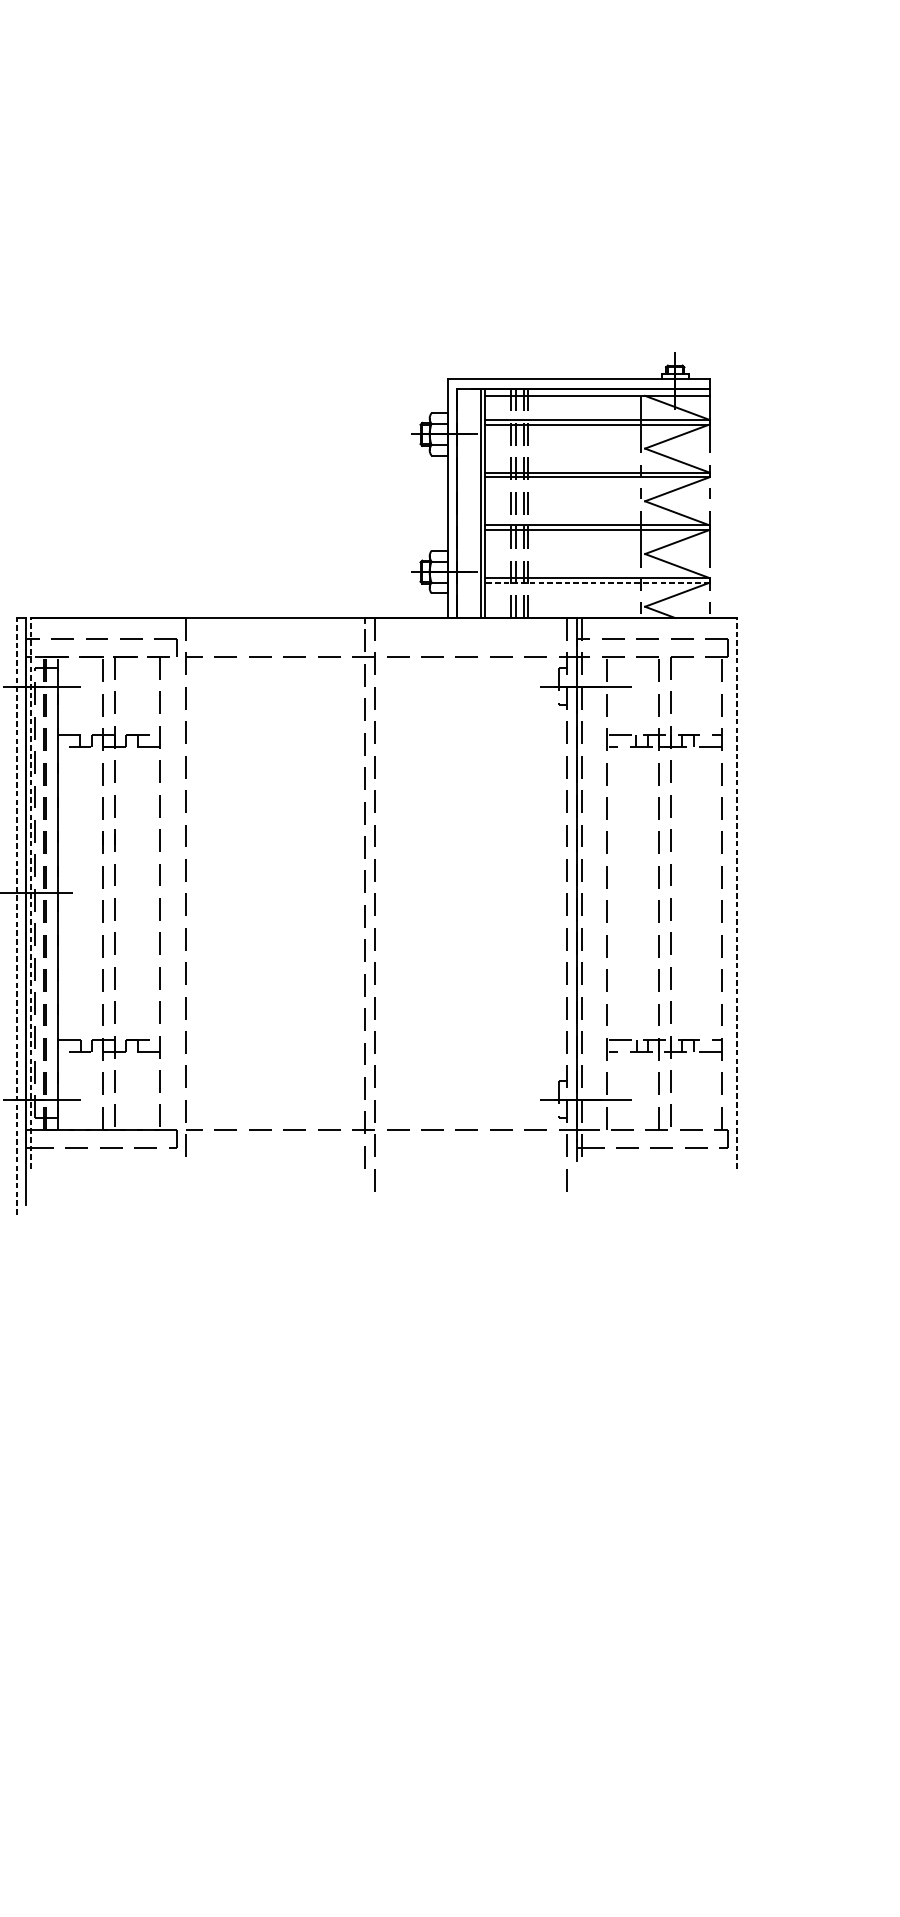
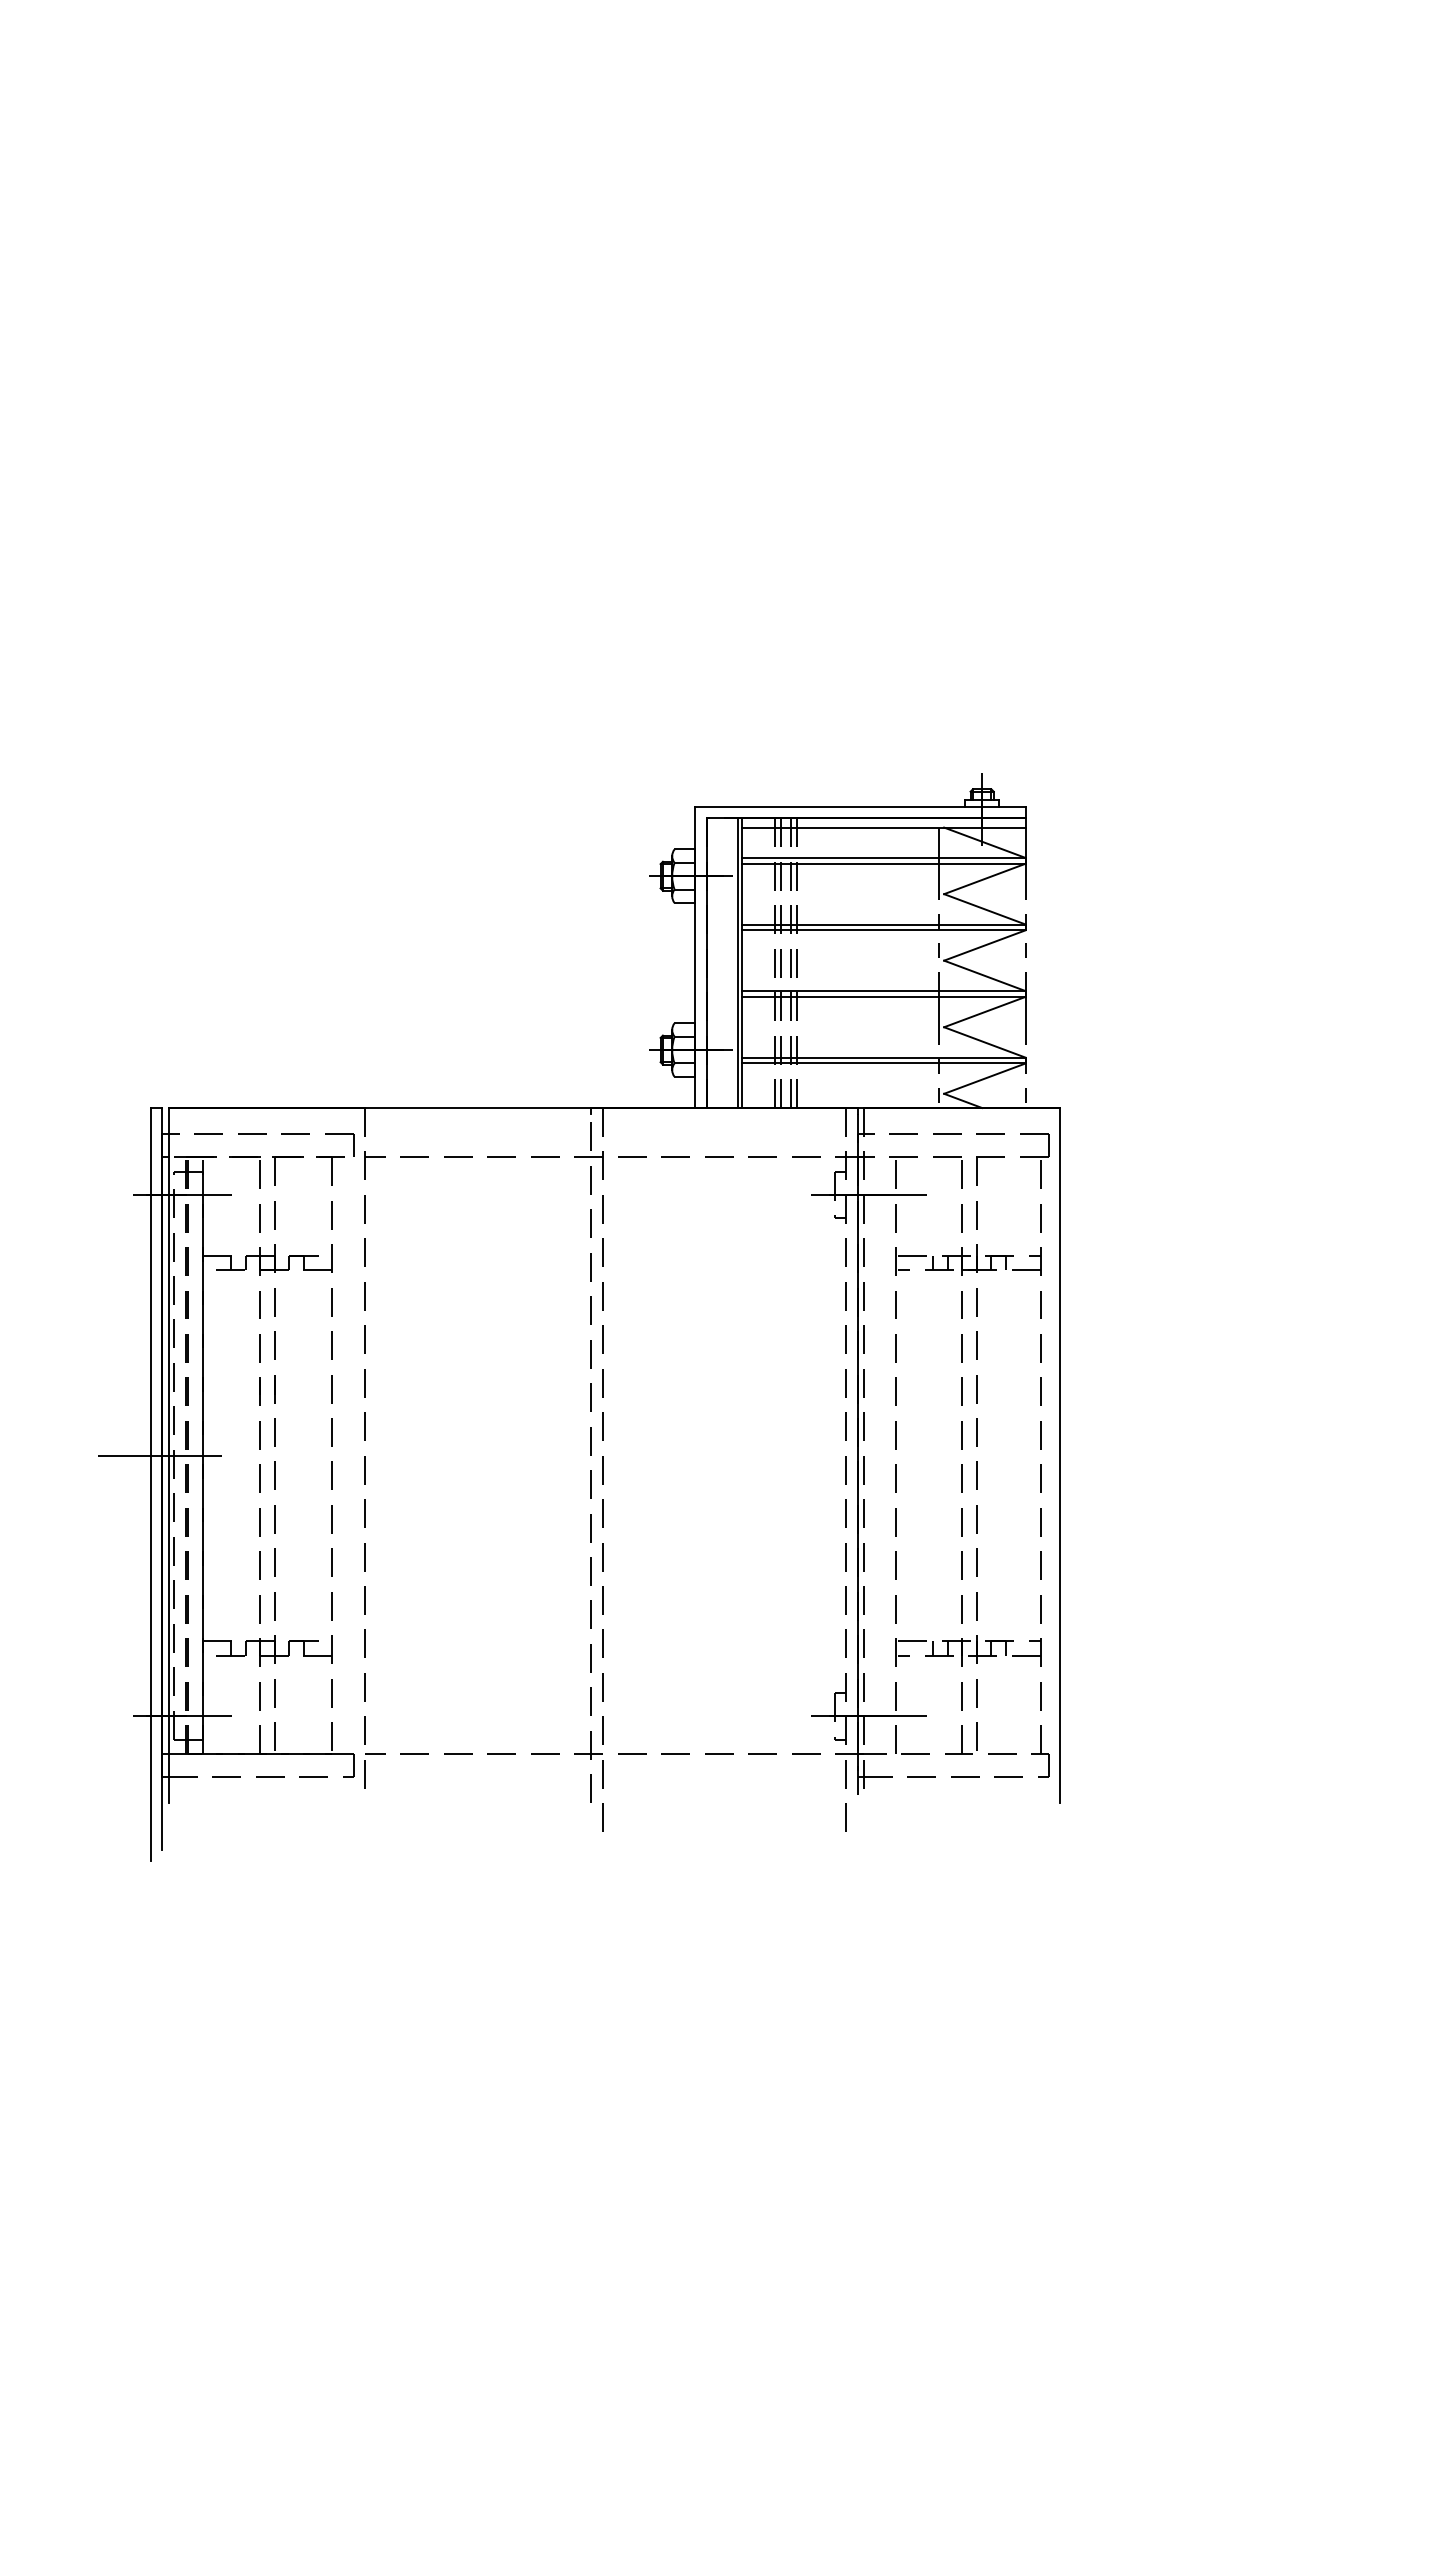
line: (597, 582) -> (883, 1063), dashed -> solid
line: (30, 893) -> (168, 1455), dashed -> solid
line: (737, 893) -> (1060, 1455), dashed -> solid
line: (16, 916) -> (150, 1484), dashed -> solid

